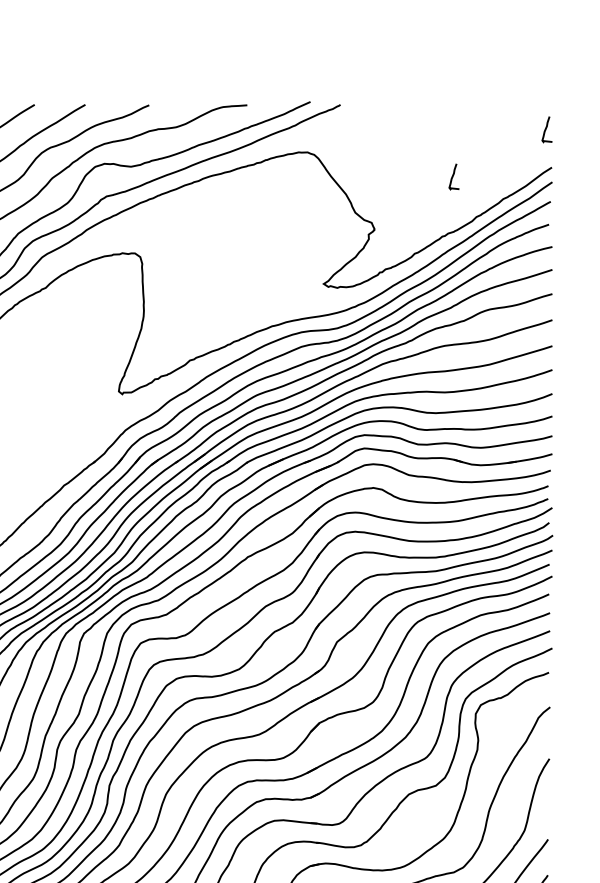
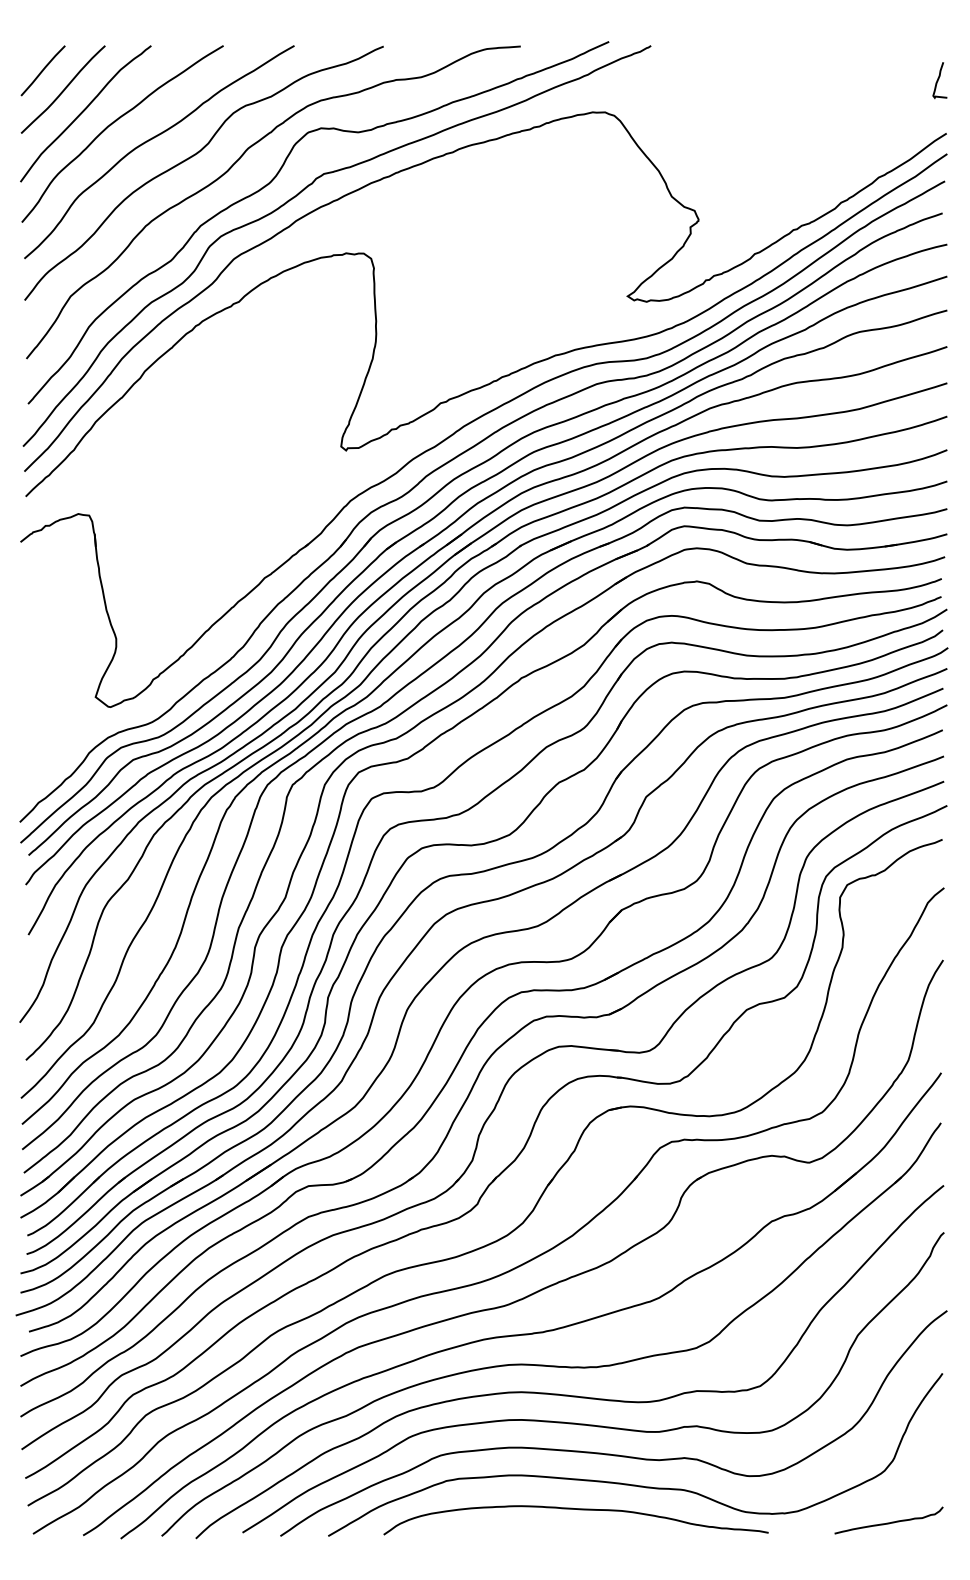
curve: (453, 176) -> (809, 145), removed

